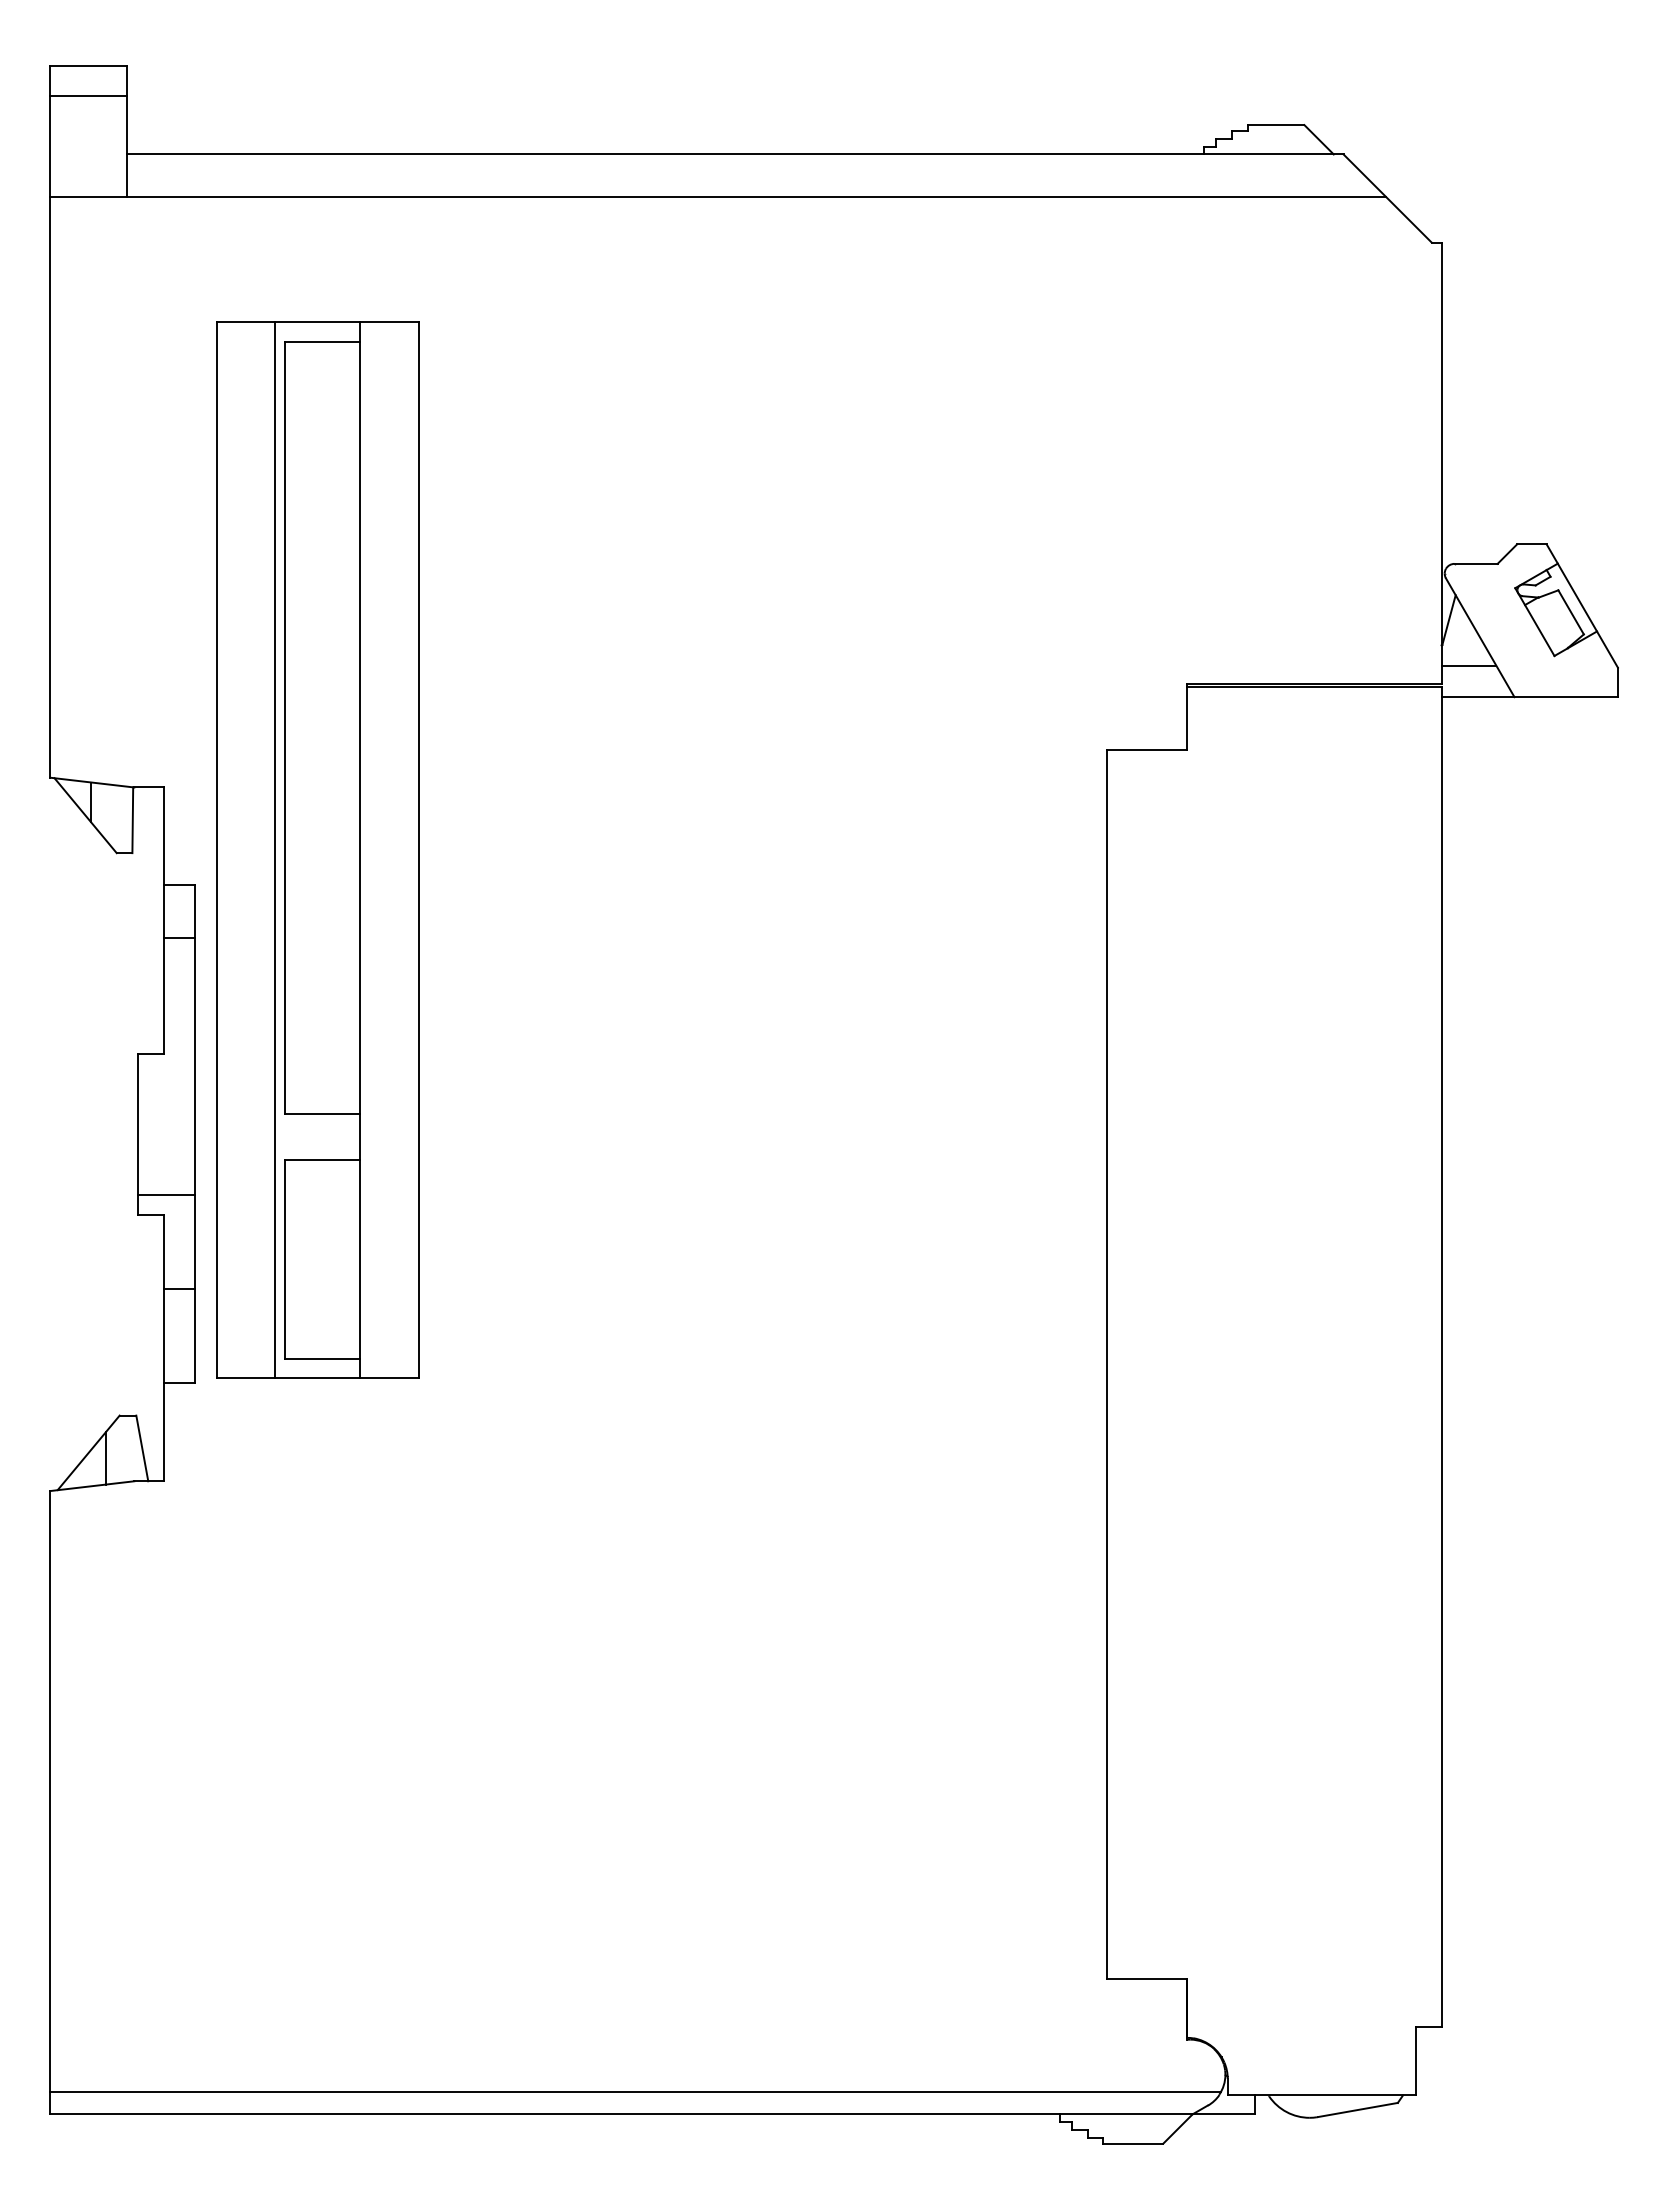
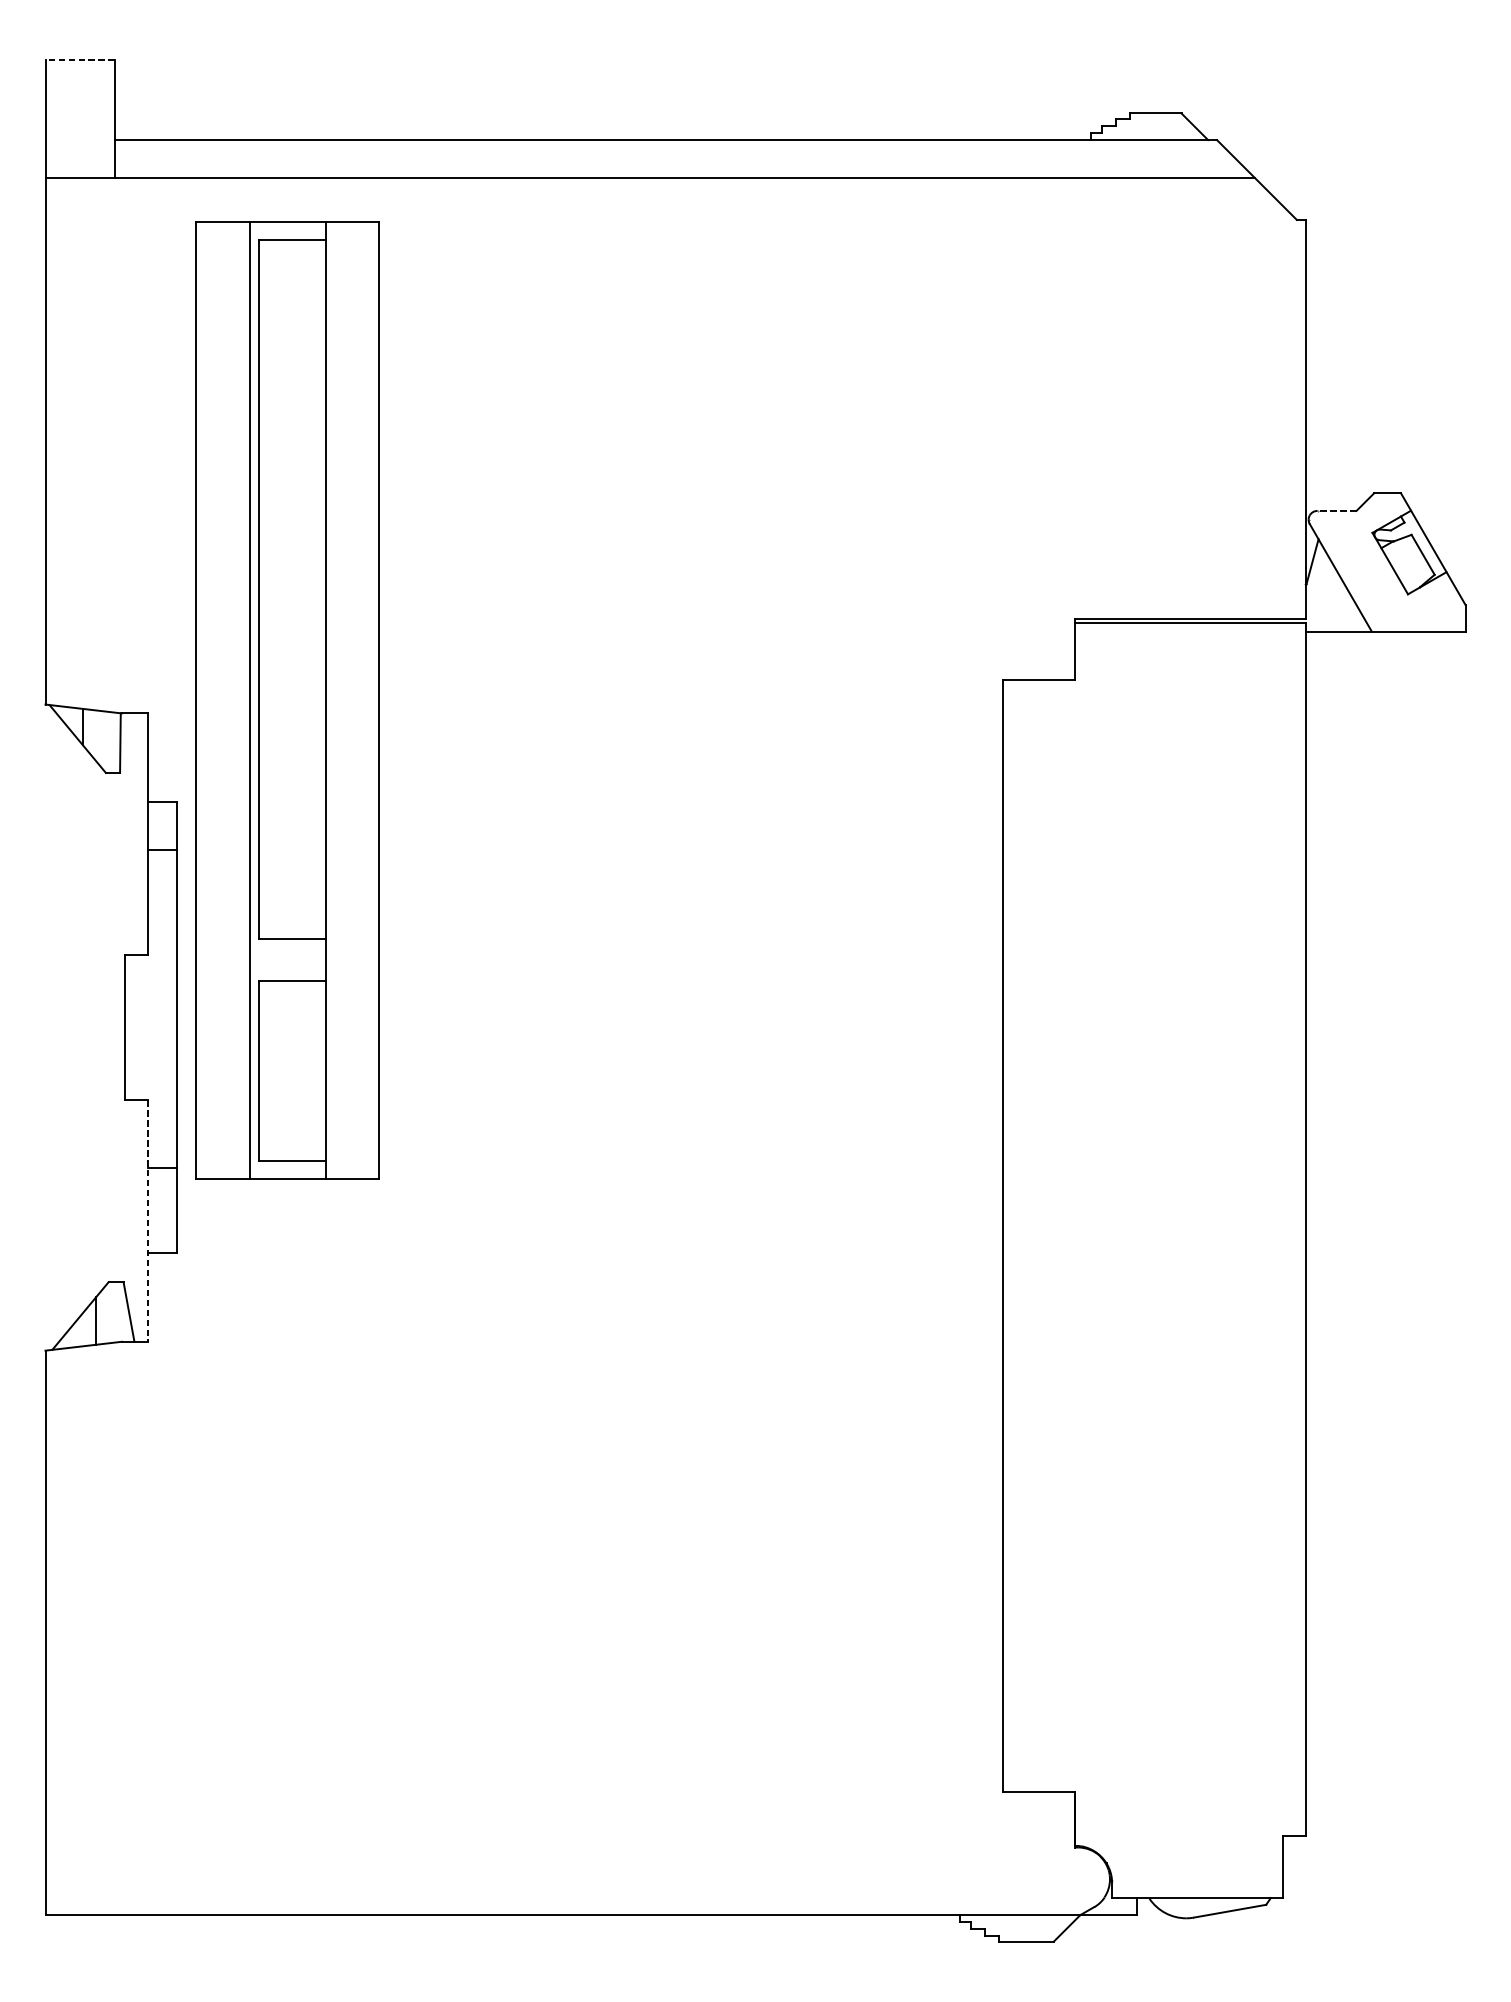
line: (87, 66) -> (79, 60), solid -> dashed
line: (88, 95) -> (80, 86), removed
line: (1476, 563) -> (1337, 510), solid -> dashed
line: (1468, 665) -> (1330, 602), removed
part: (317, 849) -> (287, 699), moved
line: (166, 1195) -> (150, 1082), removed
line: (163, 1348) -> (148, 1221), solid -> dashed
line: (635, 2091) -> (575, 1894), removed

